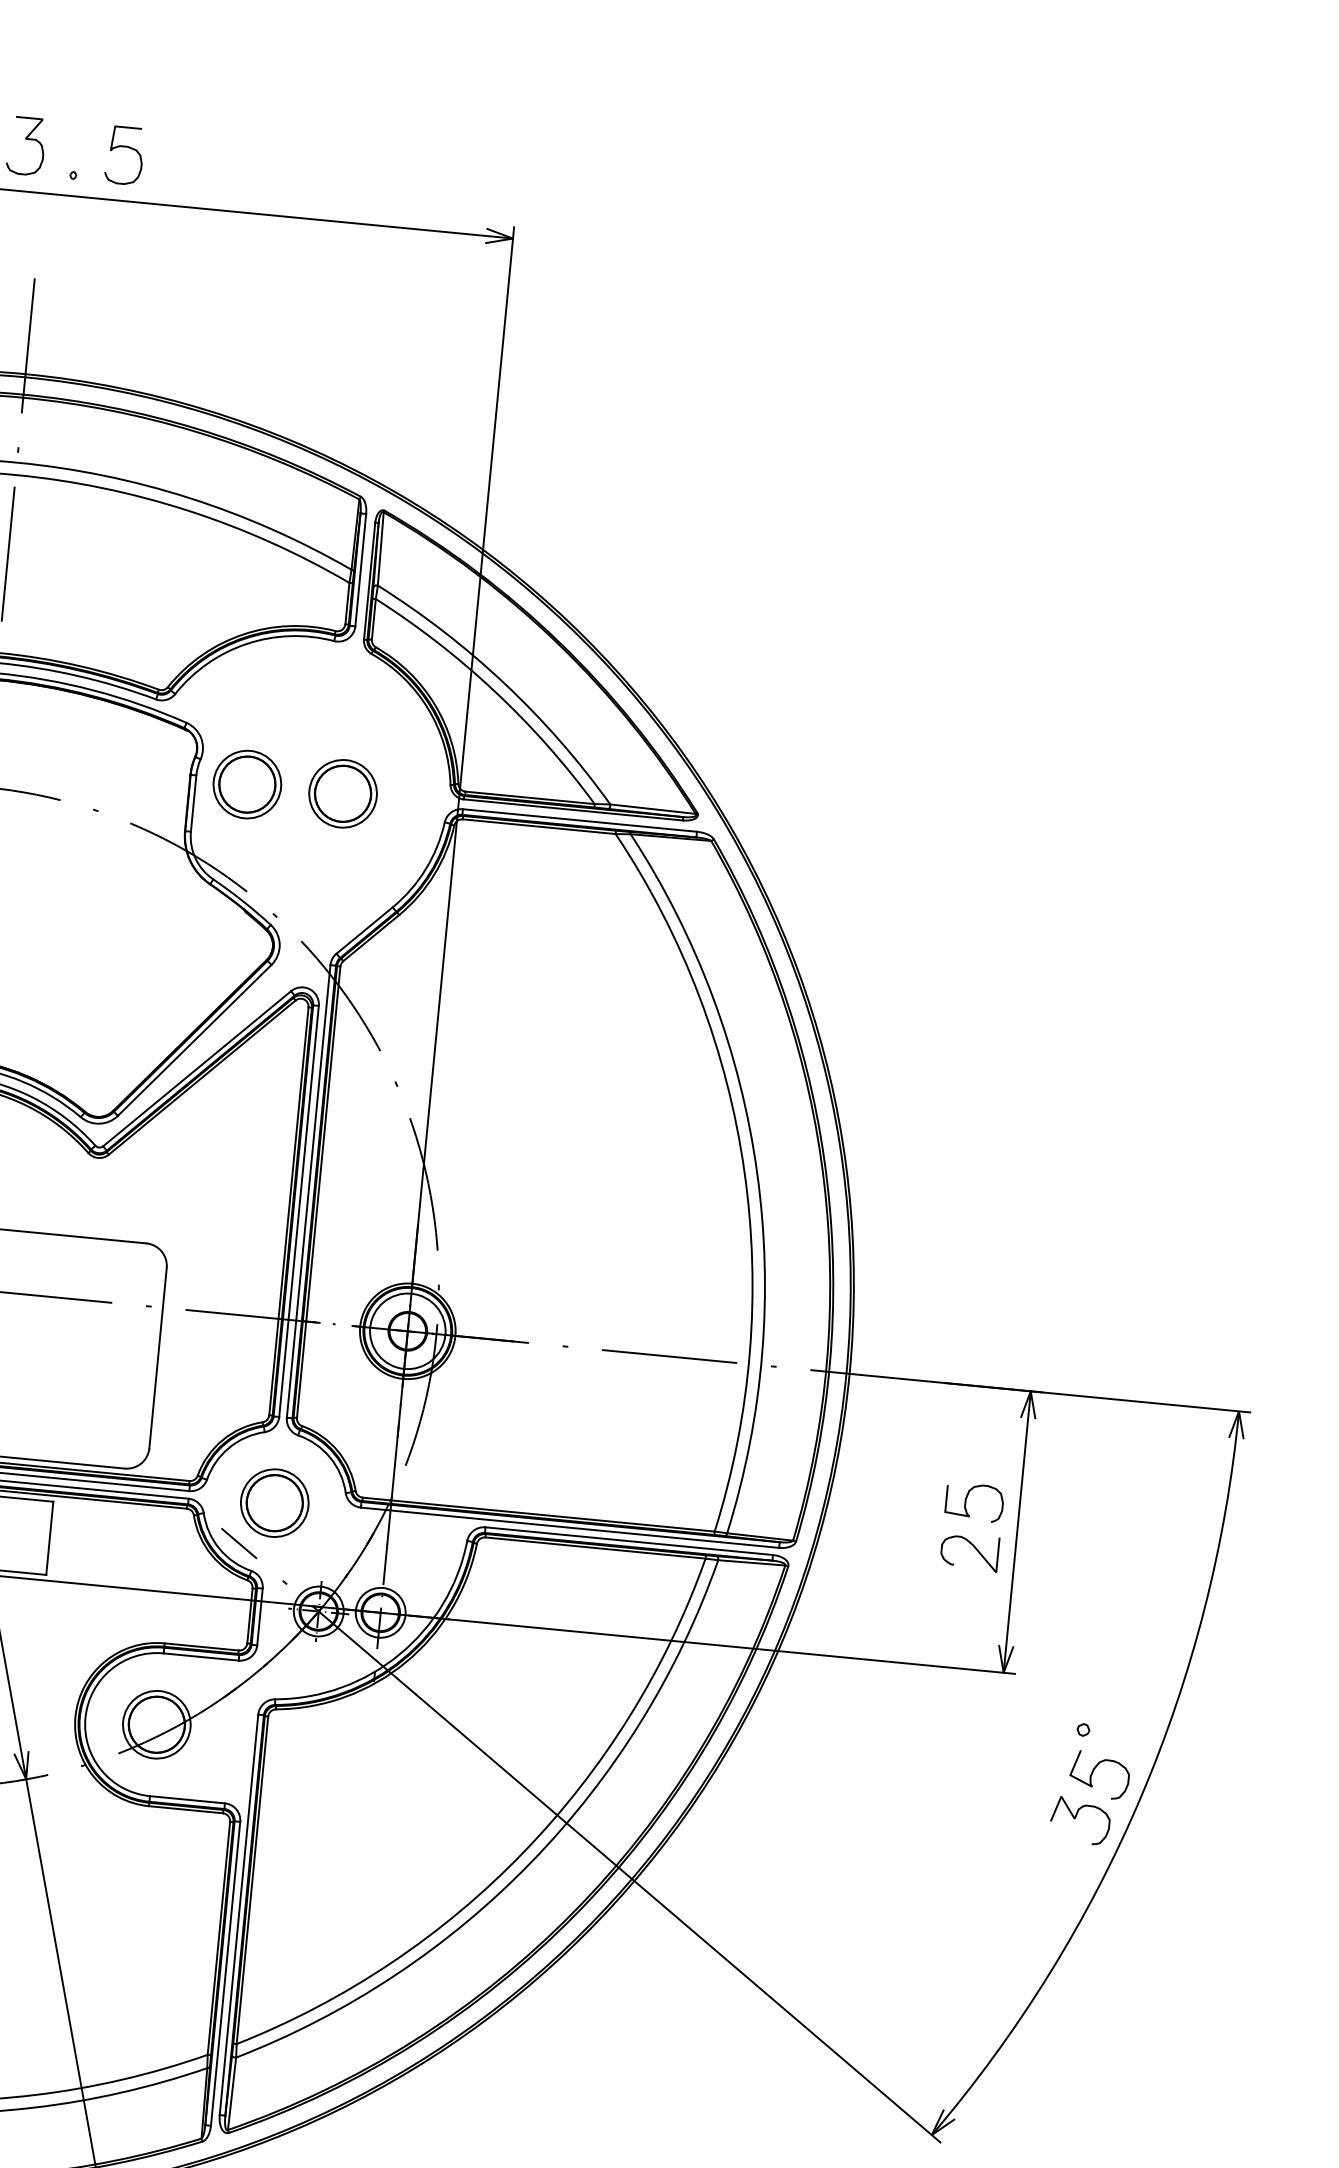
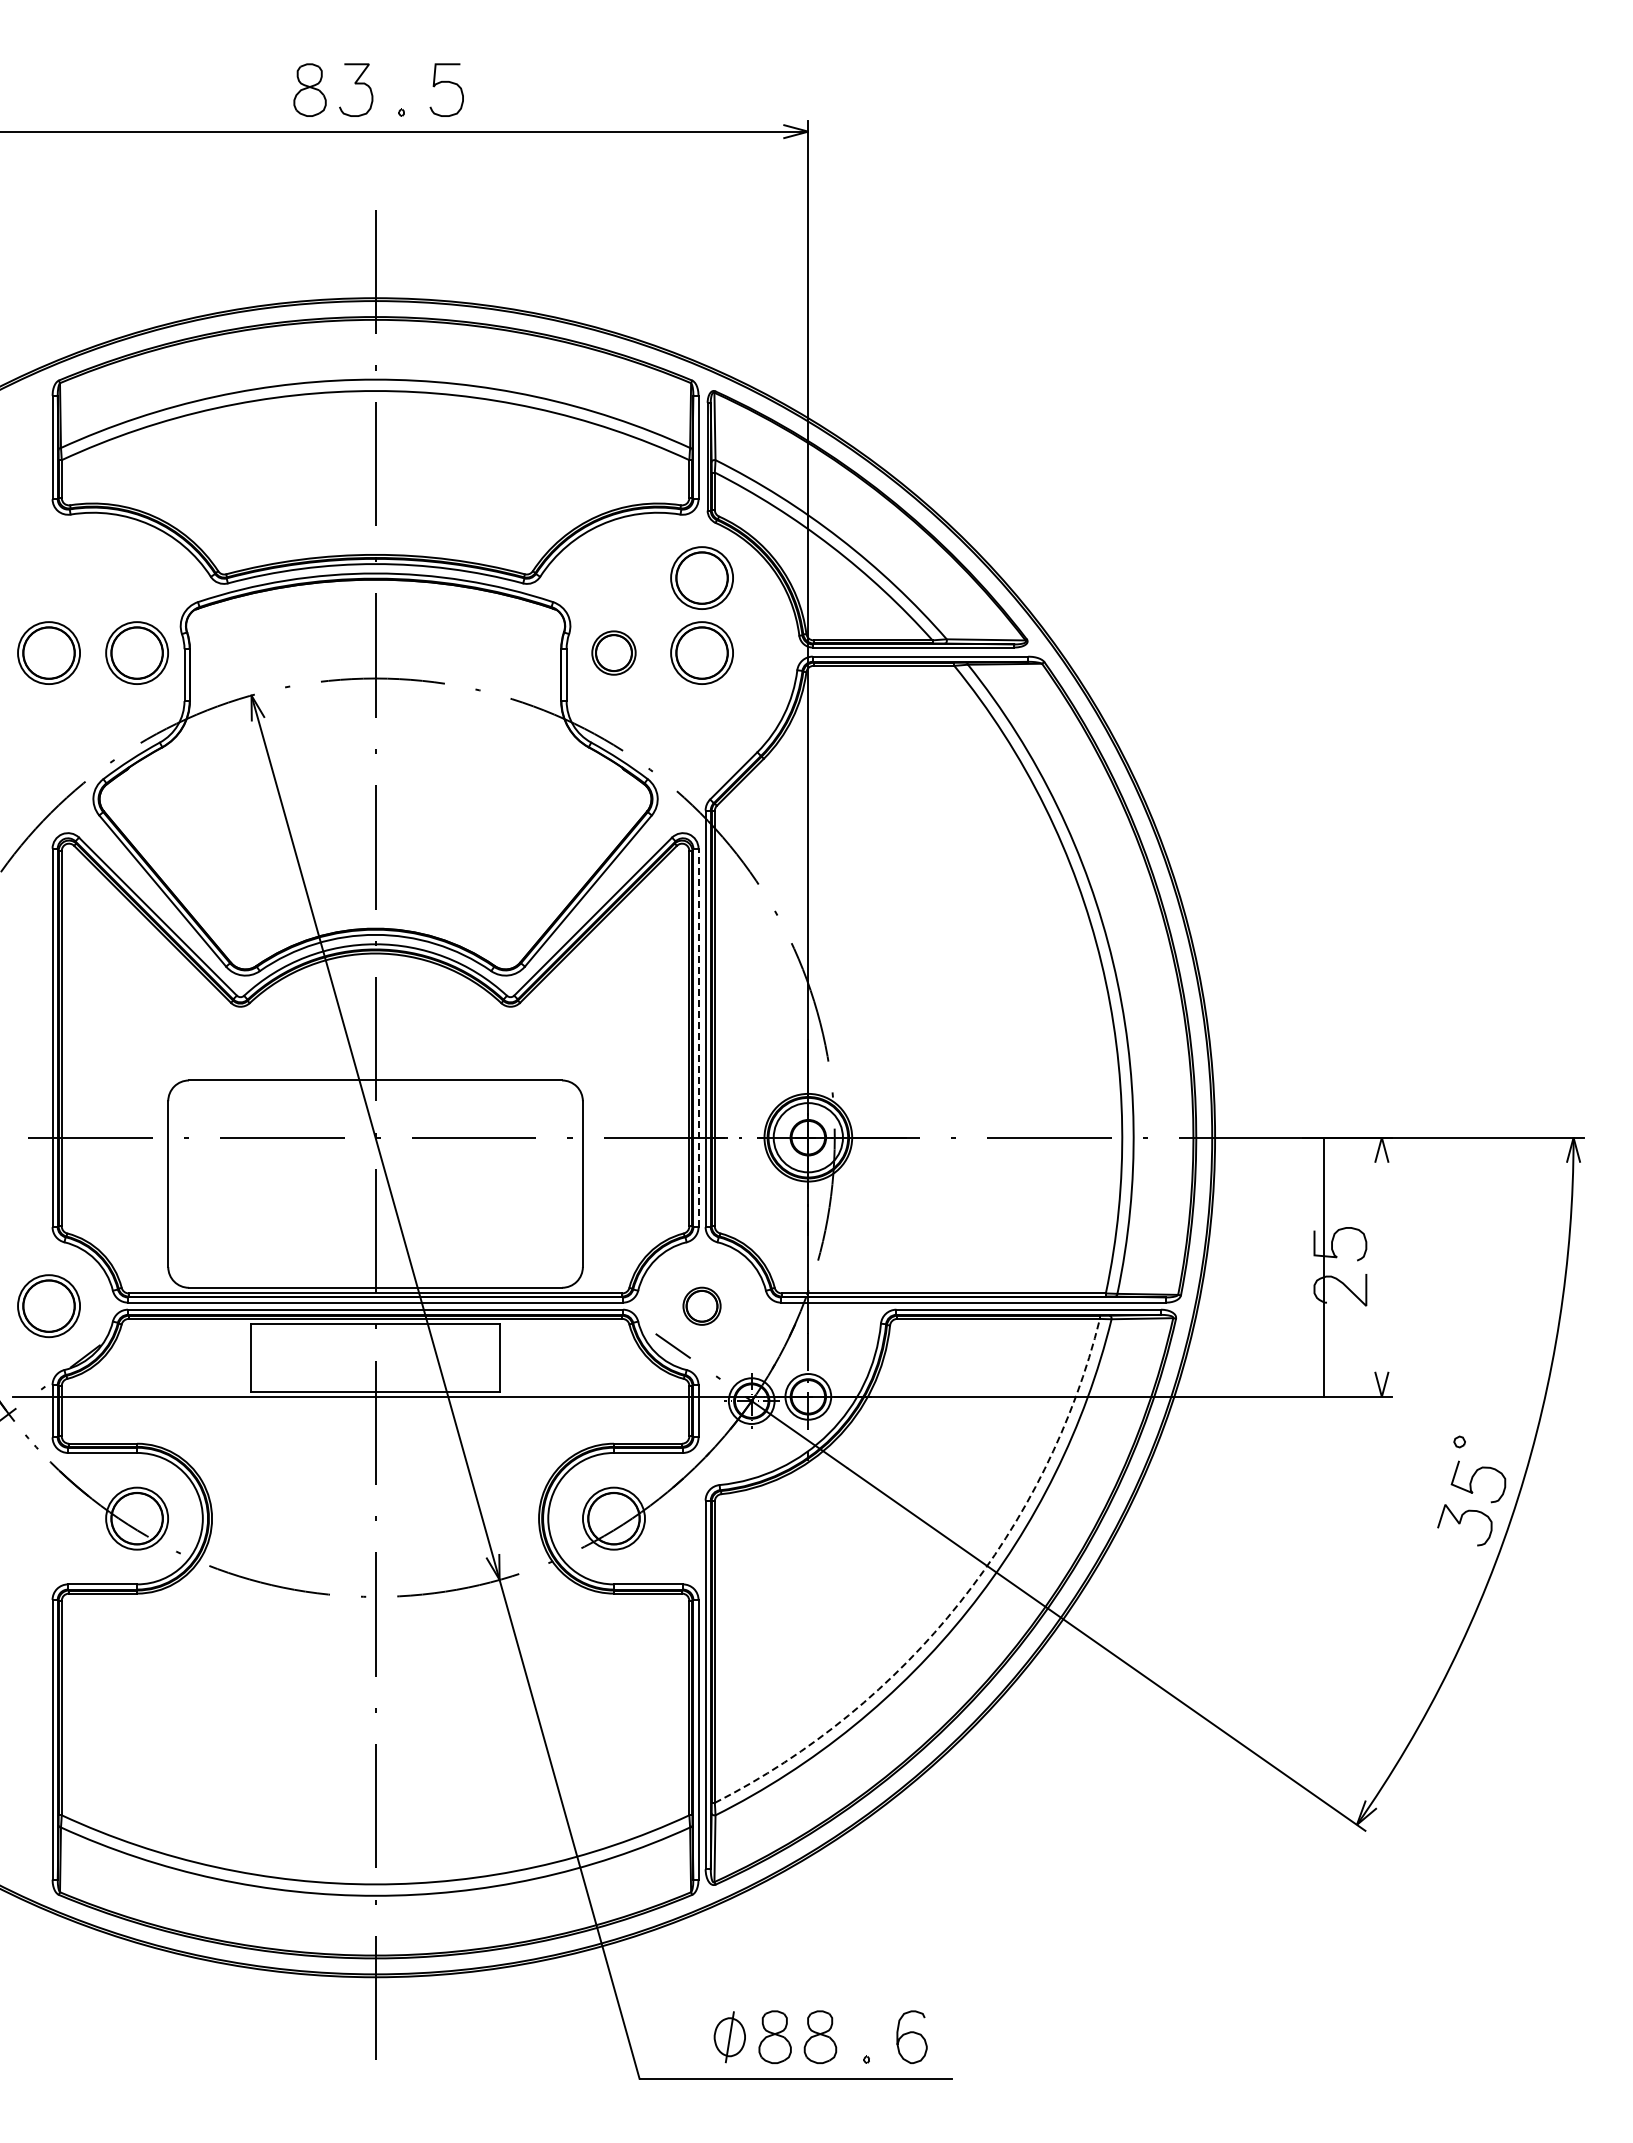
part: (350, 711) -> (701, 577), added
part: (246, 783) -> (613, 652), size x0.7
line: (298, 1210) -> (698, 1037), solid -> dashed
part: (274, 1503) -> (701, 1306), size x0.6
line: (1016, 1531) -> (1323, 1266), moved
arc: (523, 1851) -> (959, 1602), solid -> dashed

